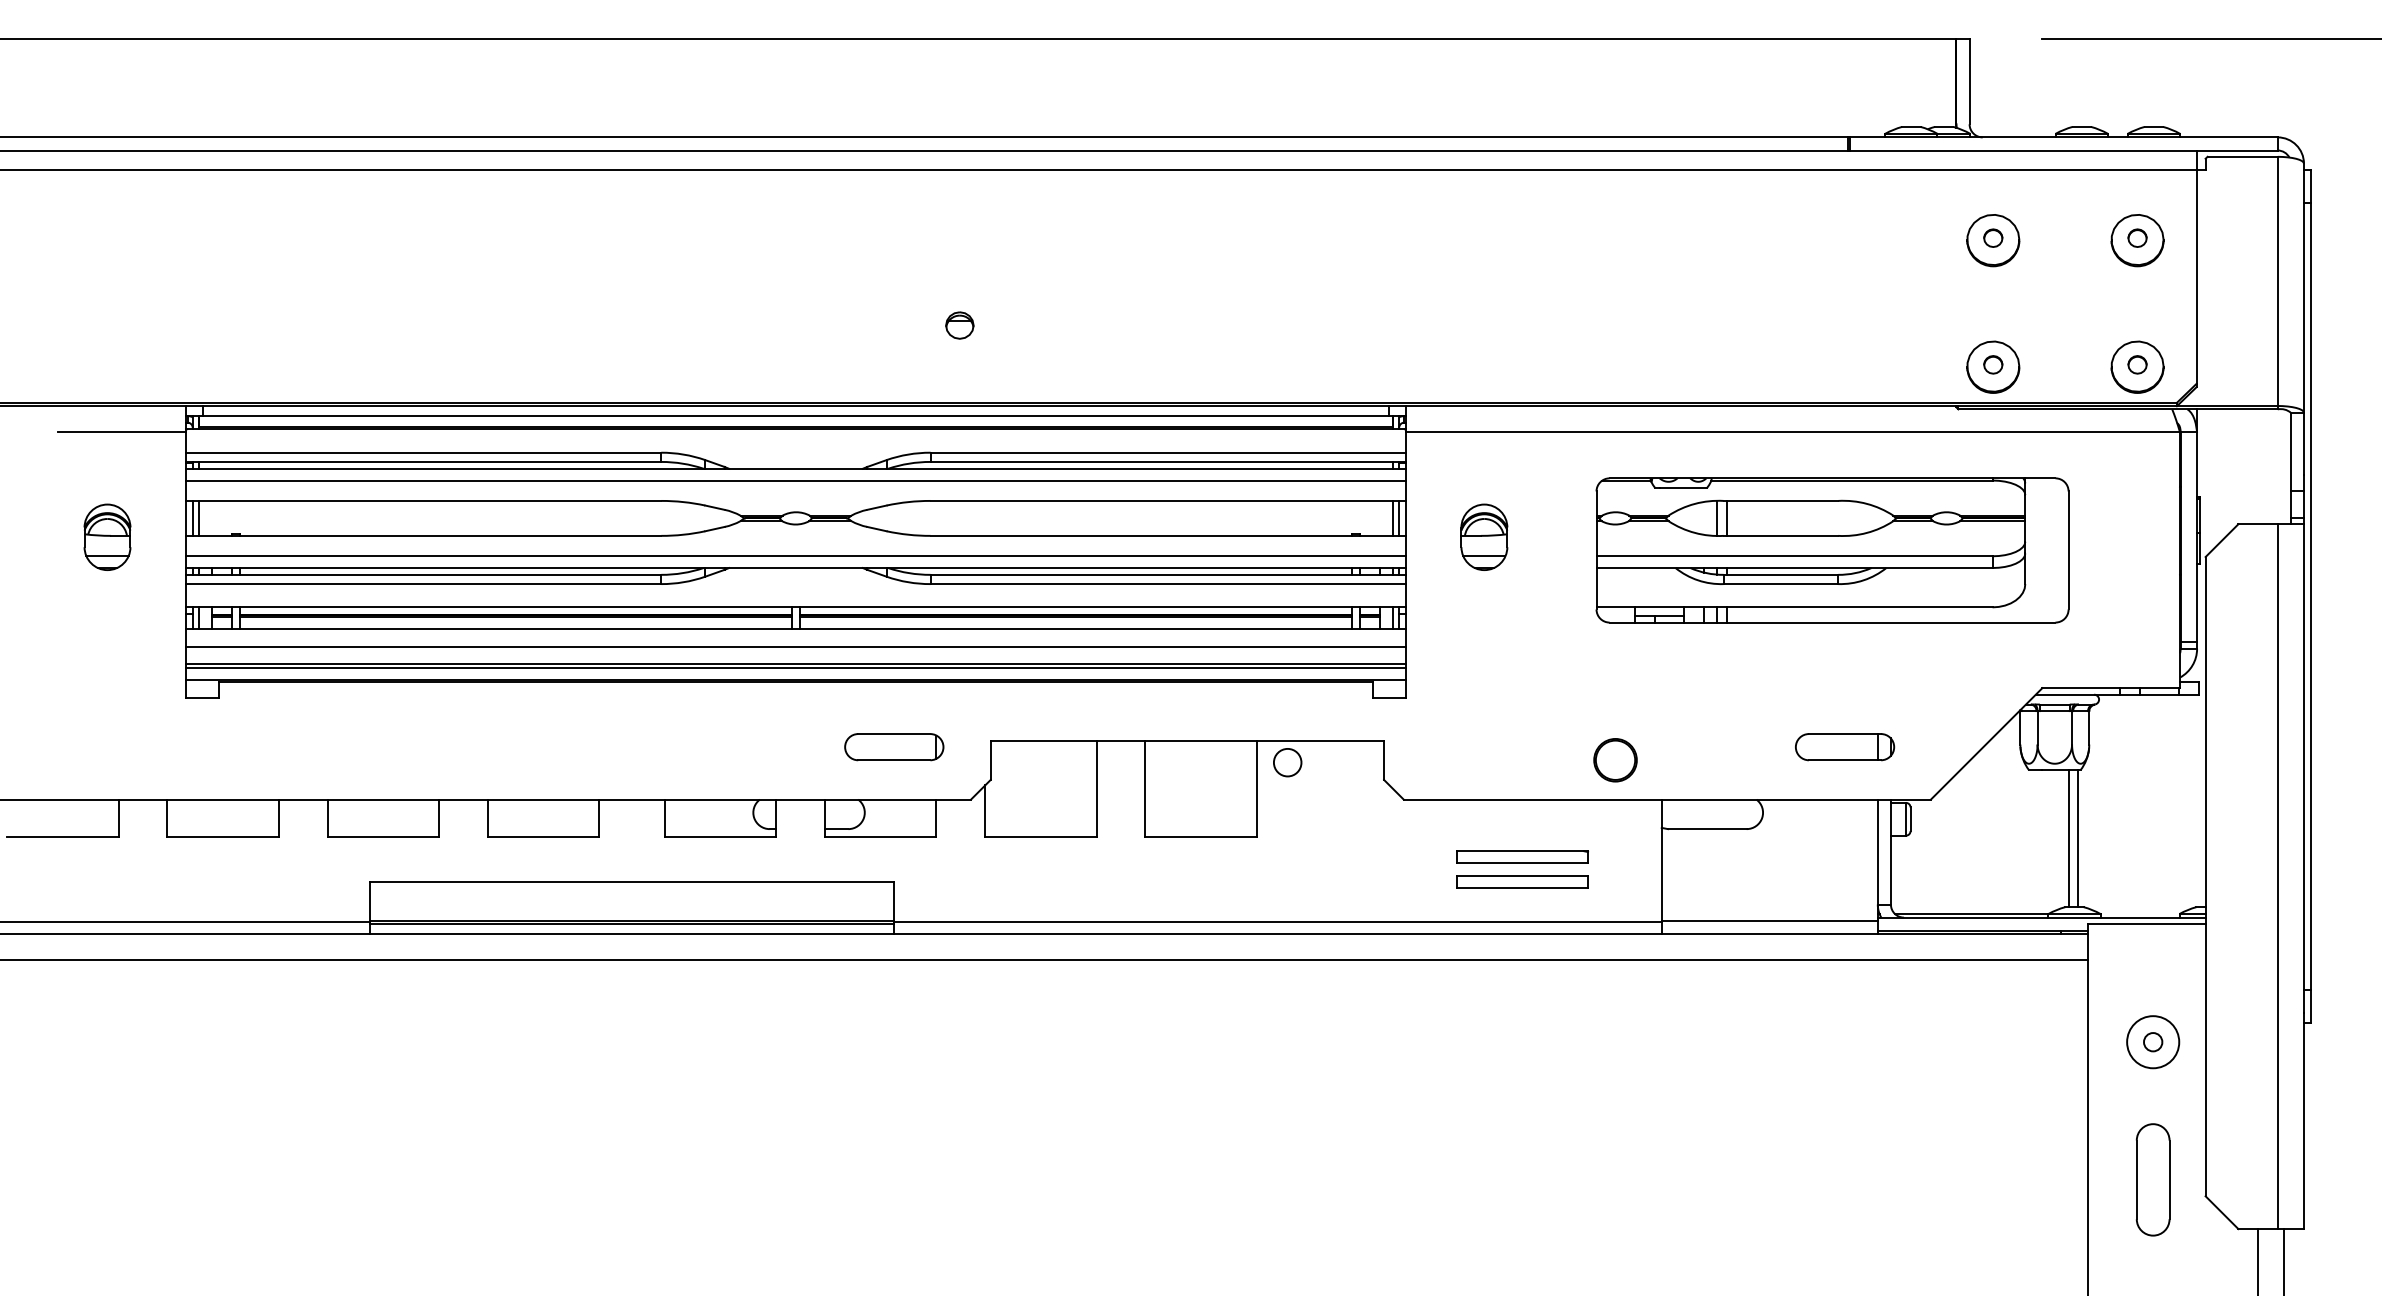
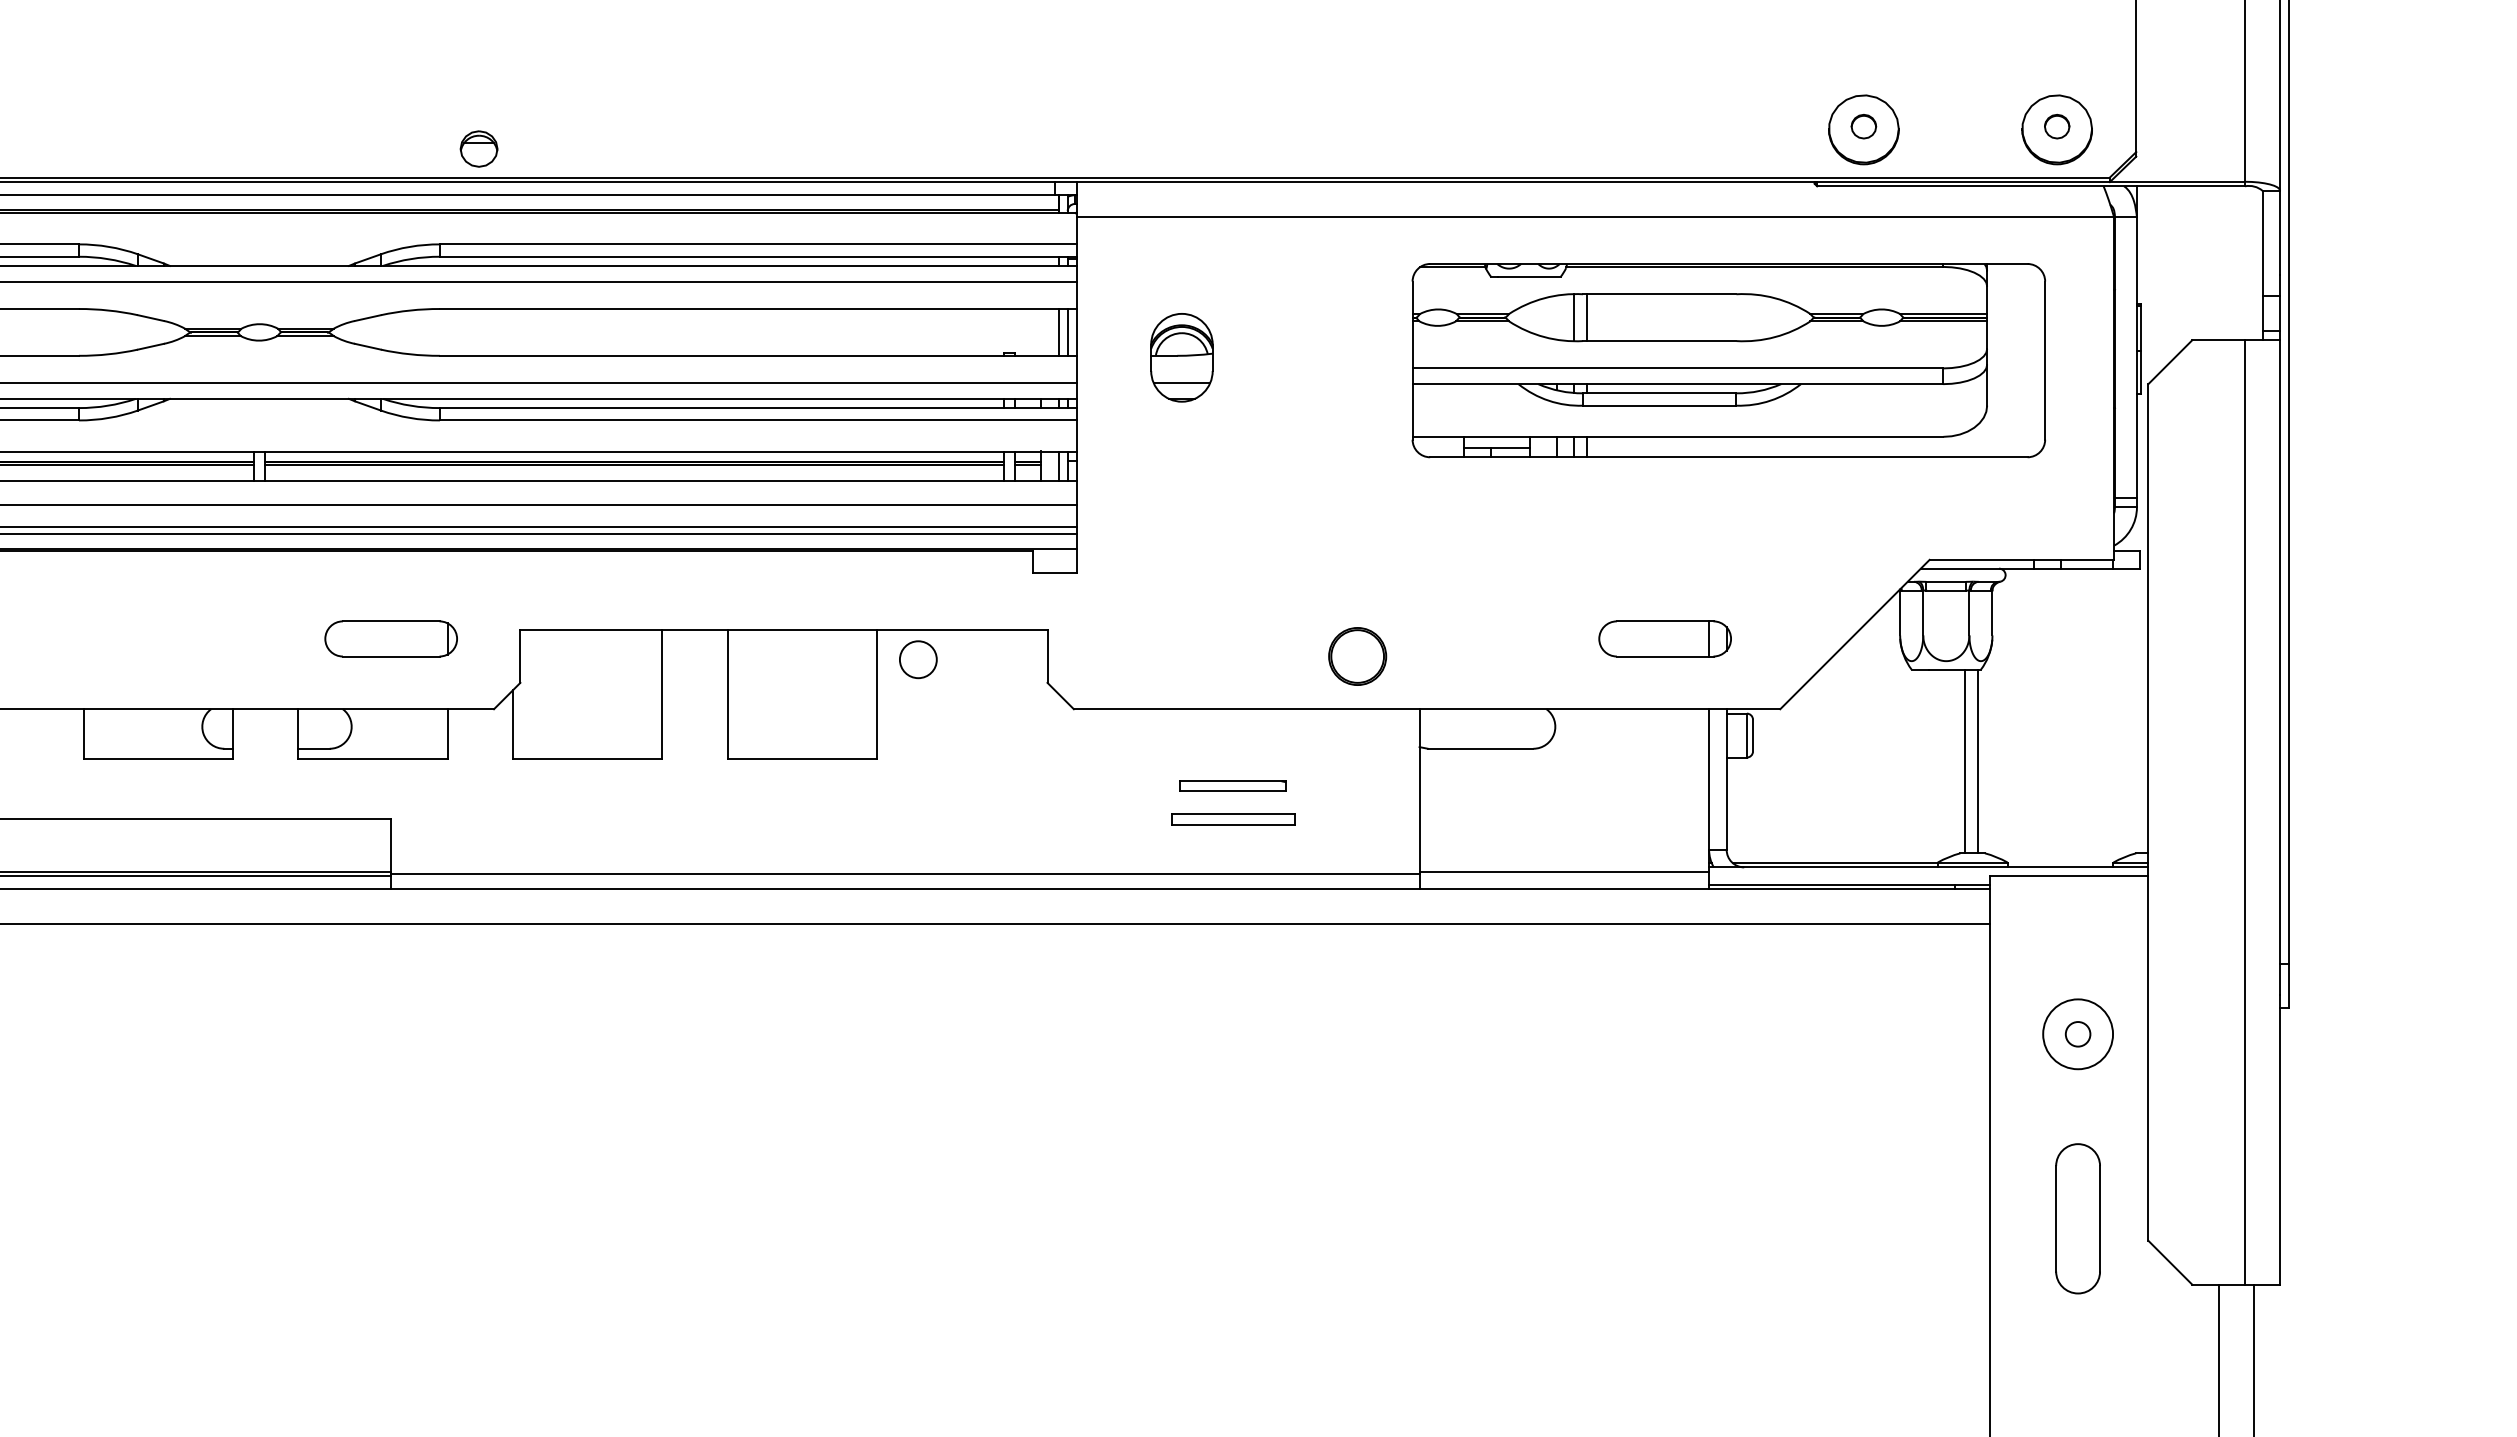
part: (959, 325) -> (478, 148), moved
part: (1832, 550) -> (1728, 360), moved
part: (1522, 856) -> (1232, 785), size x0.6
part: (1522, 881) -> (1232, 818), size x0.7

